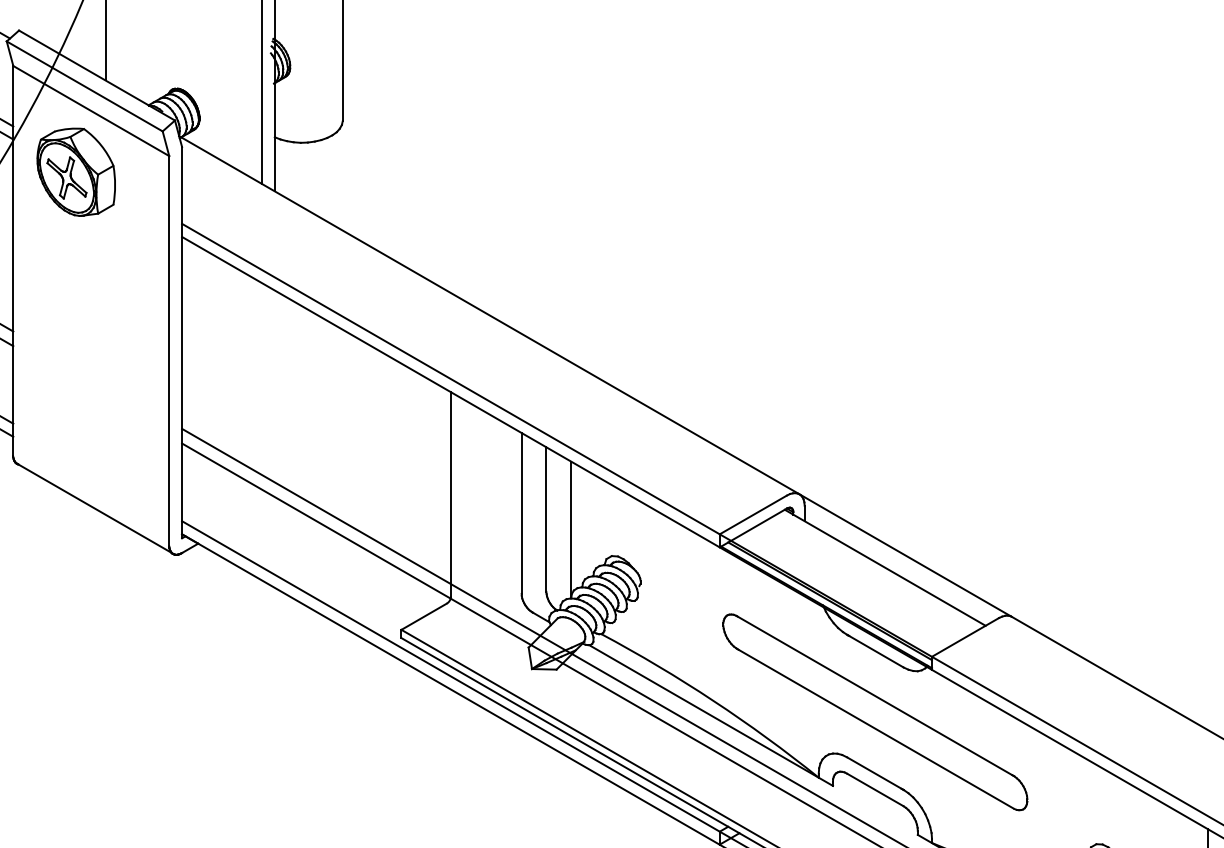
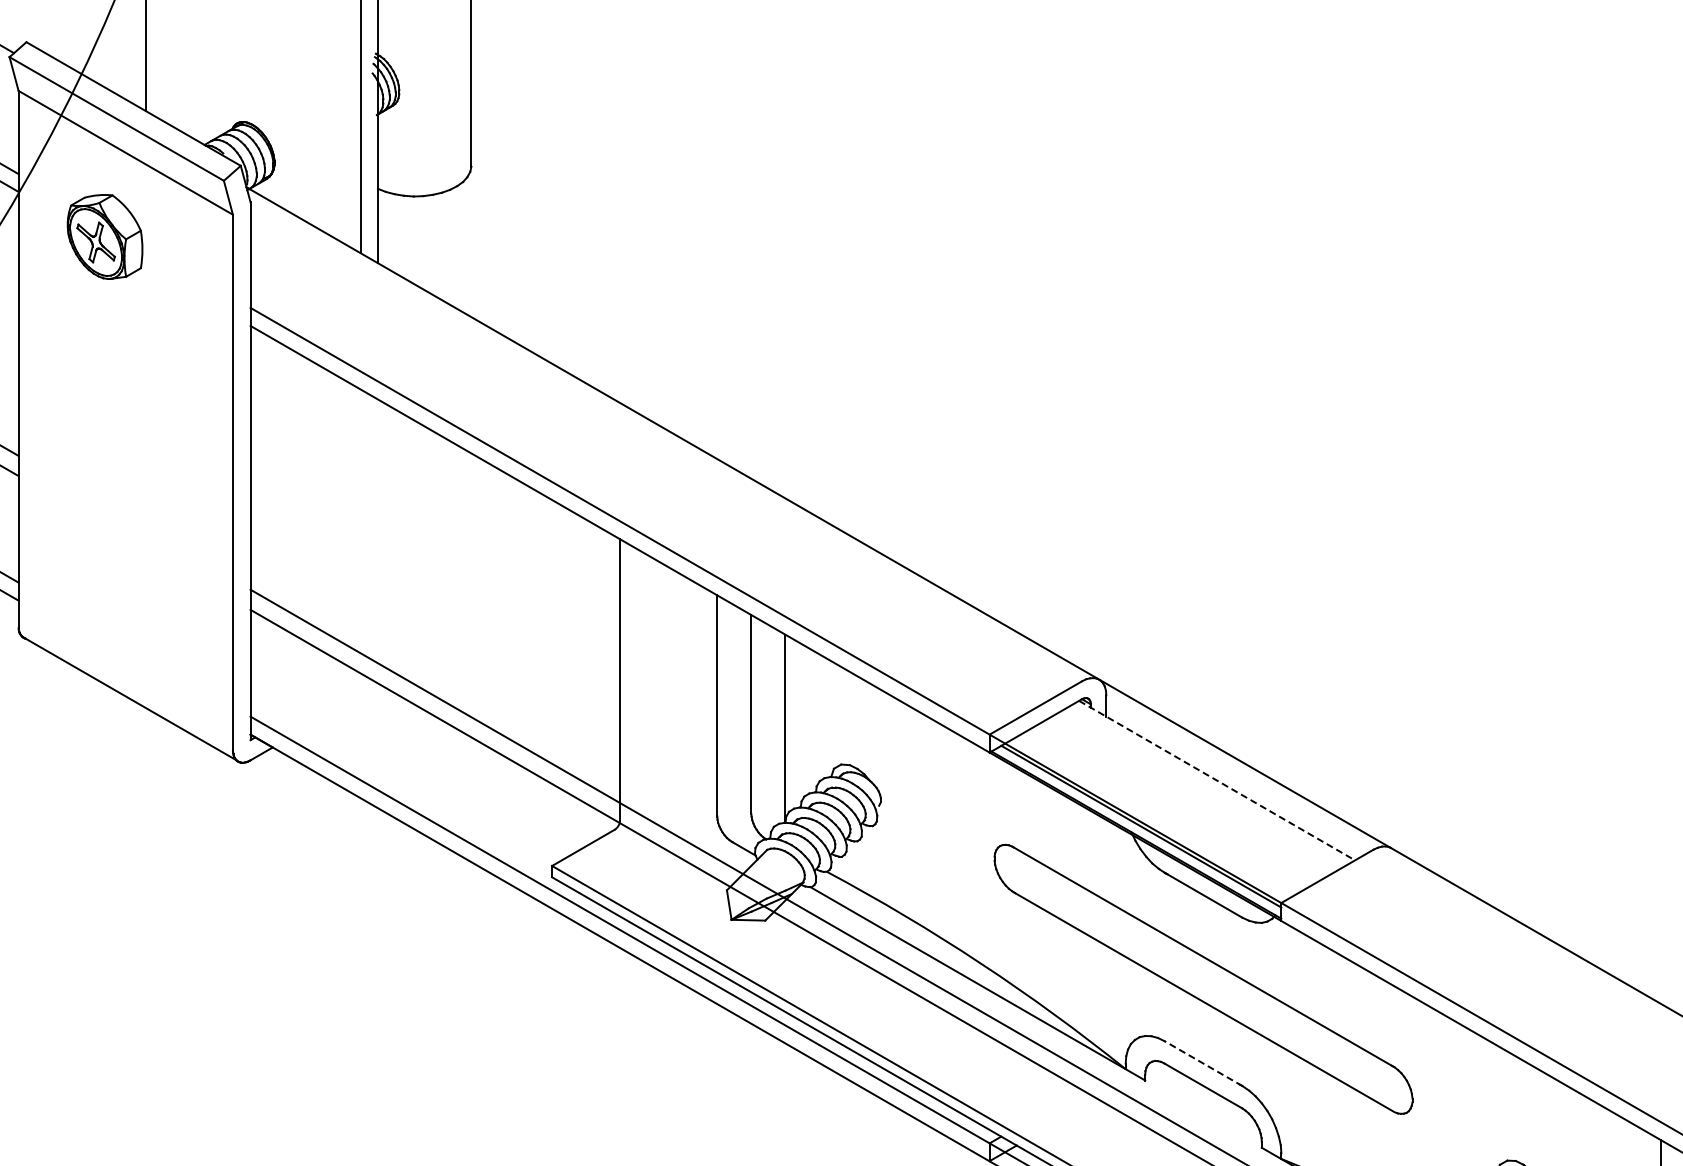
part: (75, 171) -> (104, 236), size x0.7
line: (885, 567) -> (1217, 780), solid -> dashed
line: (875, 773) -> (1203, 1063), solid -> dashed

